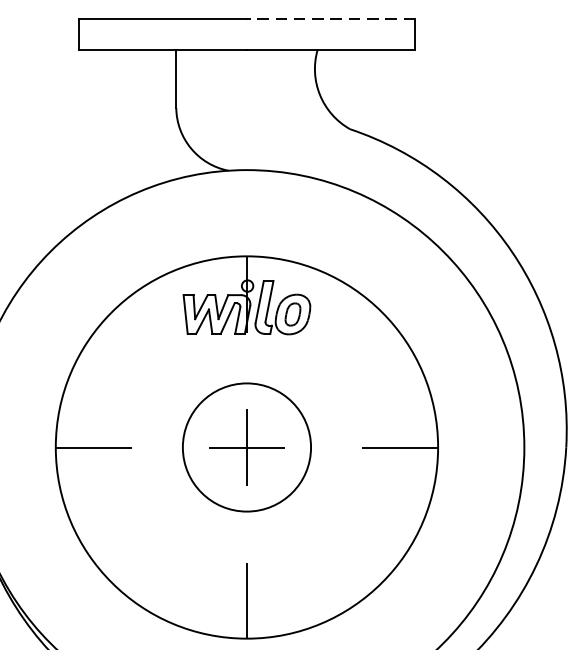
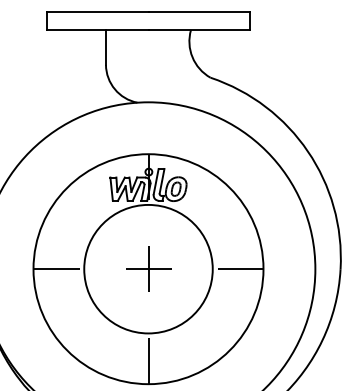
line: (331, 19) -> (199, 11), dashed -> solid
circle: (246, 446) -> (148, 268), size x1.67

